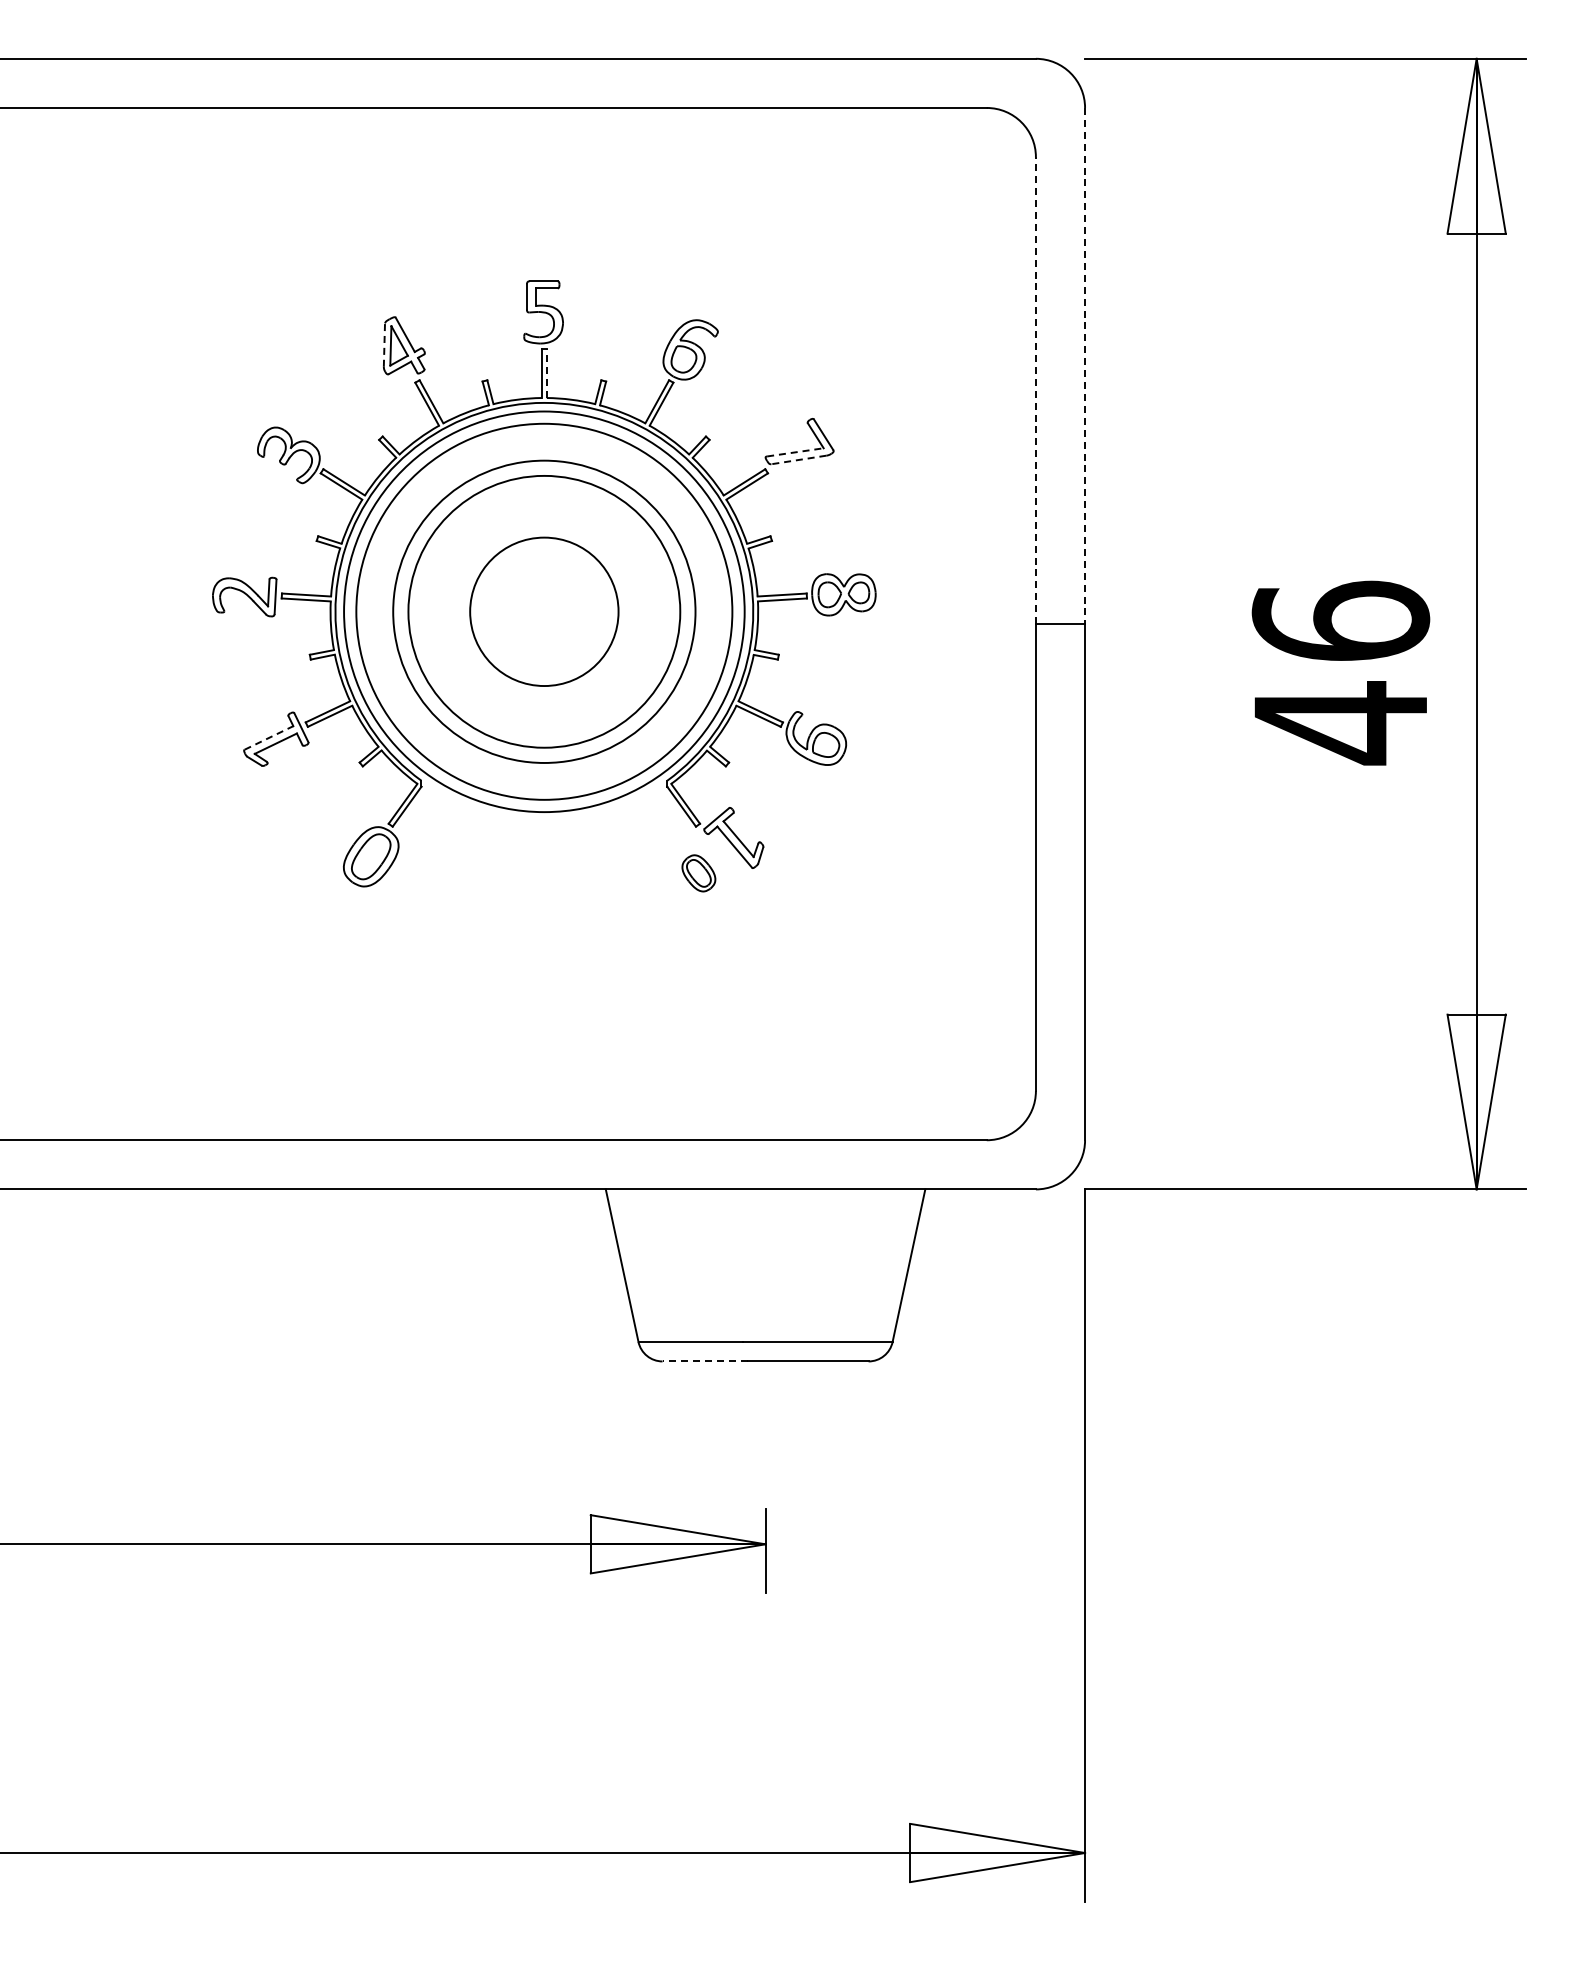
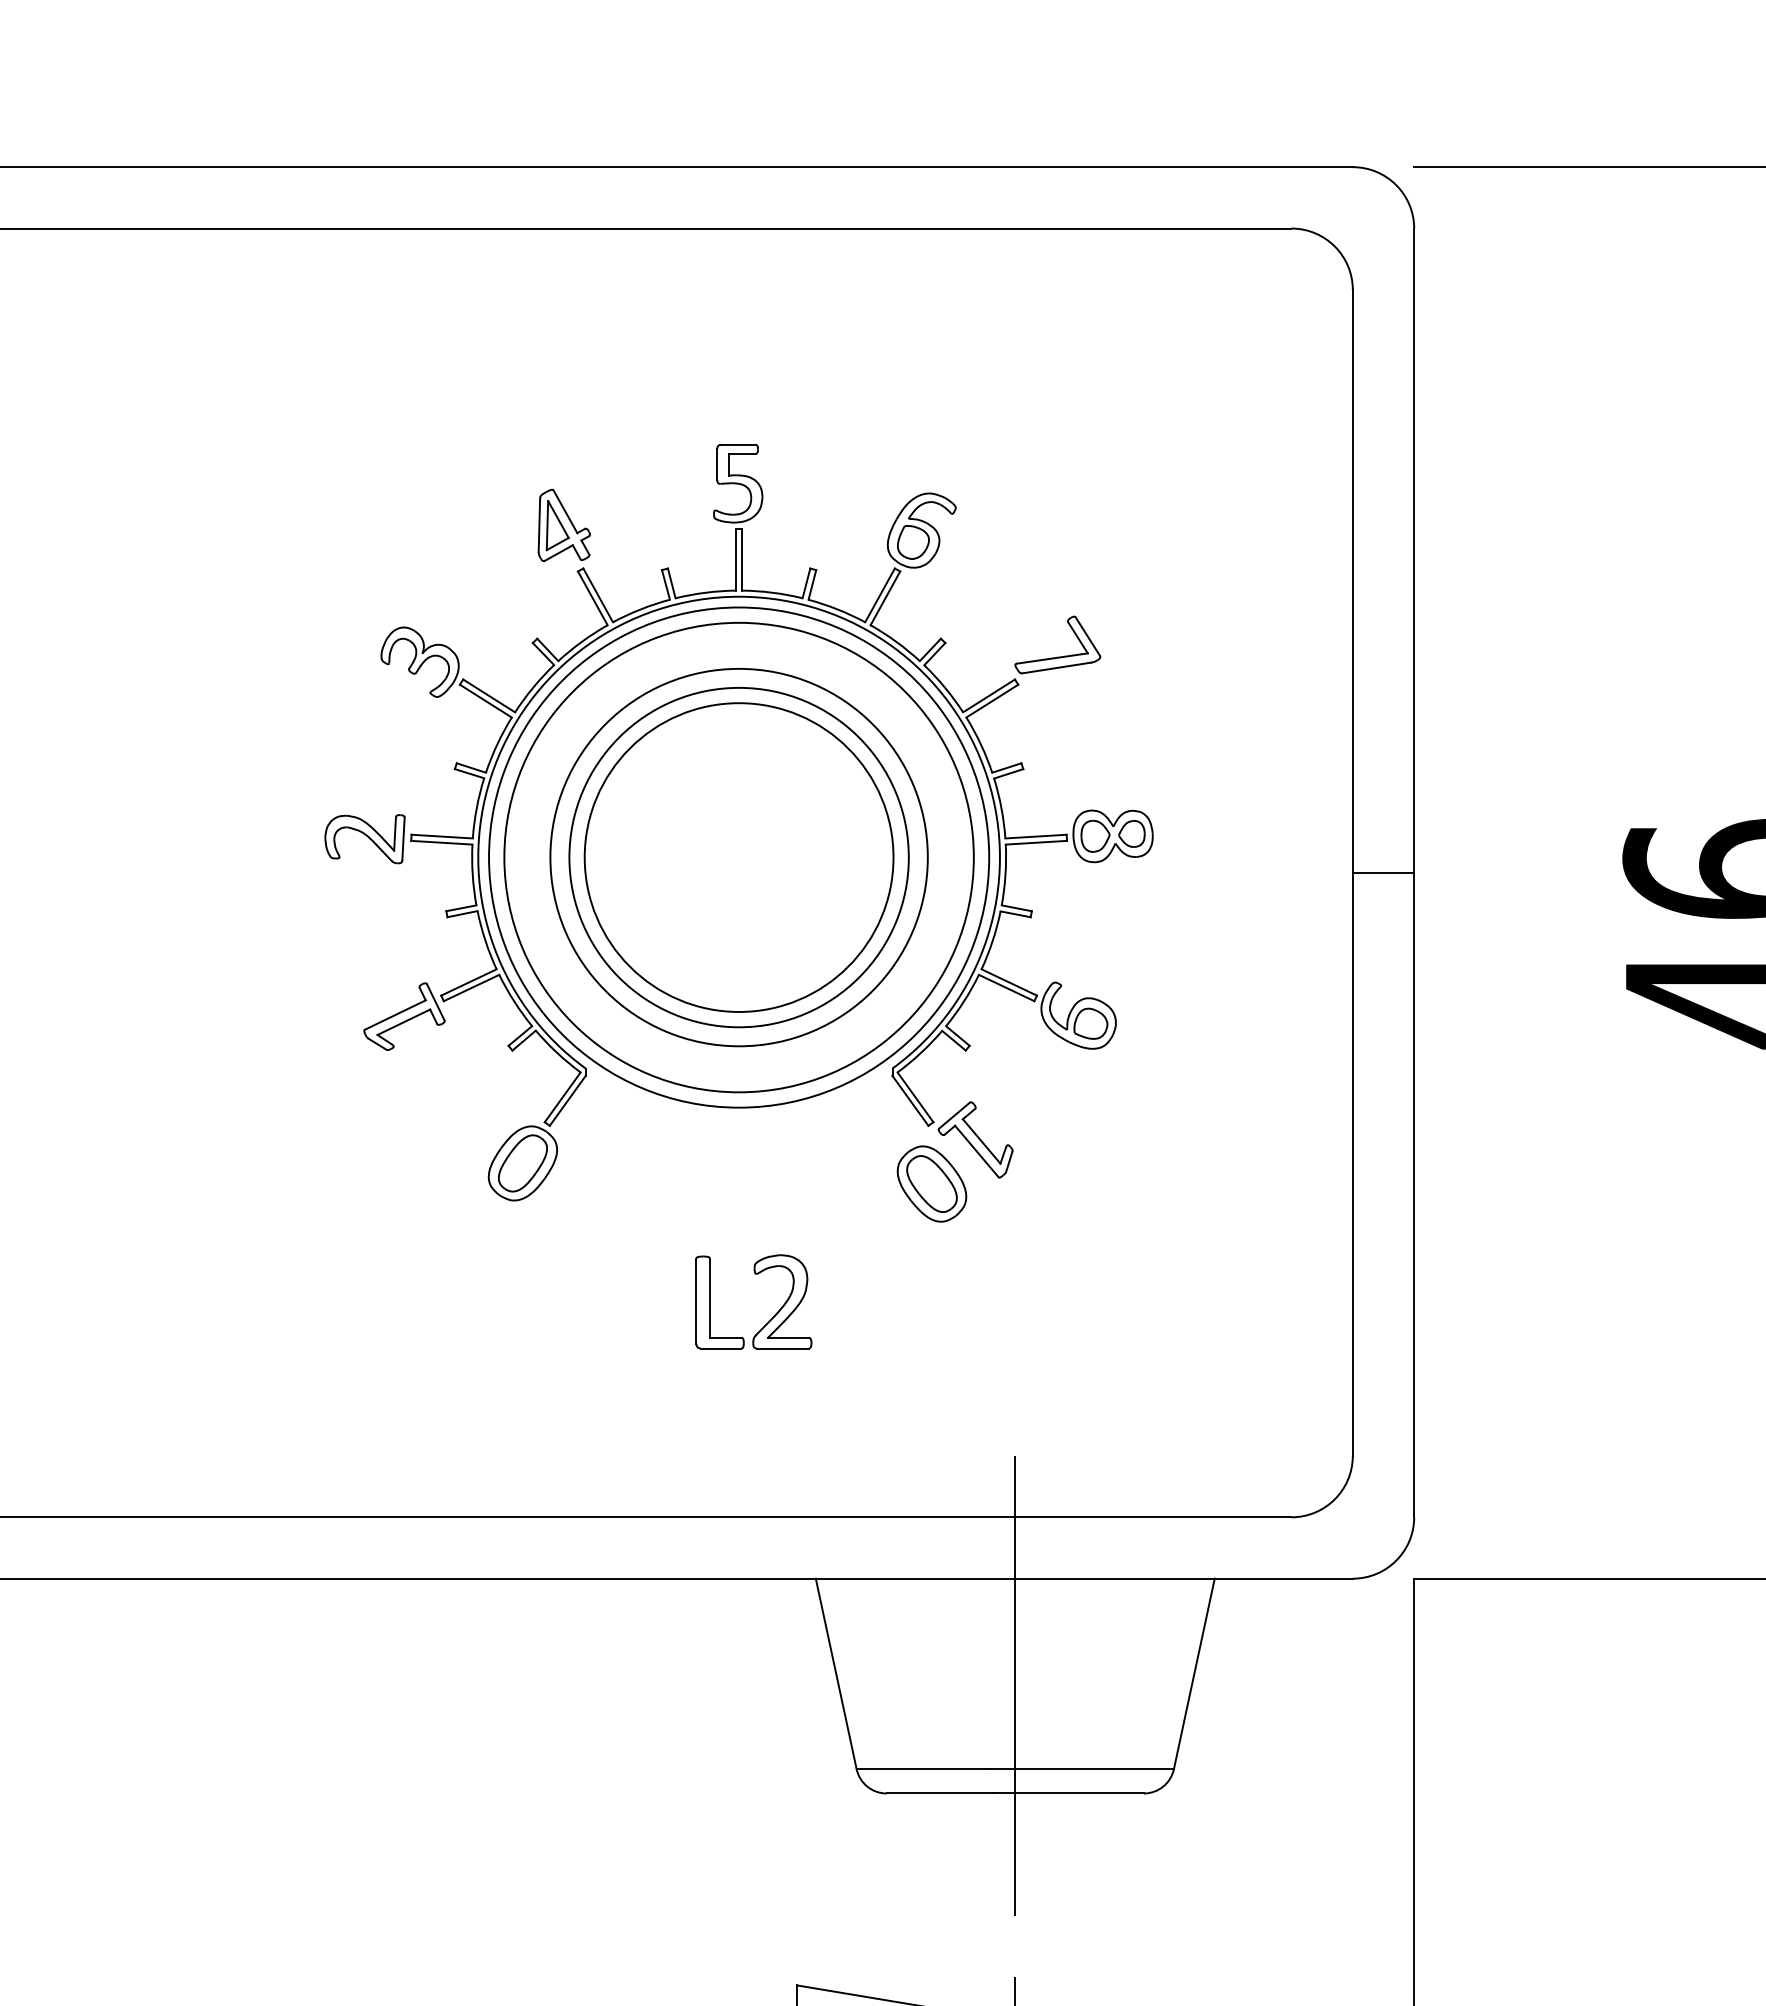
line: (384, 345) -> (539, 525), dashed -> solid
line: (1085, 366) -> (1414, 551), dashed -> solid
line: (546, 373) -> (741, 560), dashed -> solid
line: (1035, 390) -> (1352, 581), dashed -> solid
line: (795, 452) -> (1052, 658), dashed -> solid
line: (798, 459) -> (1056, 667), dashed -> solid
circle: (544, 611) -> (739, 857), size x1.67
line: (269, 737) -> (395, 1014), dashed -> solid
part: (698, 873) -> (931, 1184), size x1.67
part: (570, 980) -> (771, 1317), added
line: (765, 1275) -> (1015, 1686), added
line: (704, 1361) -> (939, 1793), dashed -> solid

